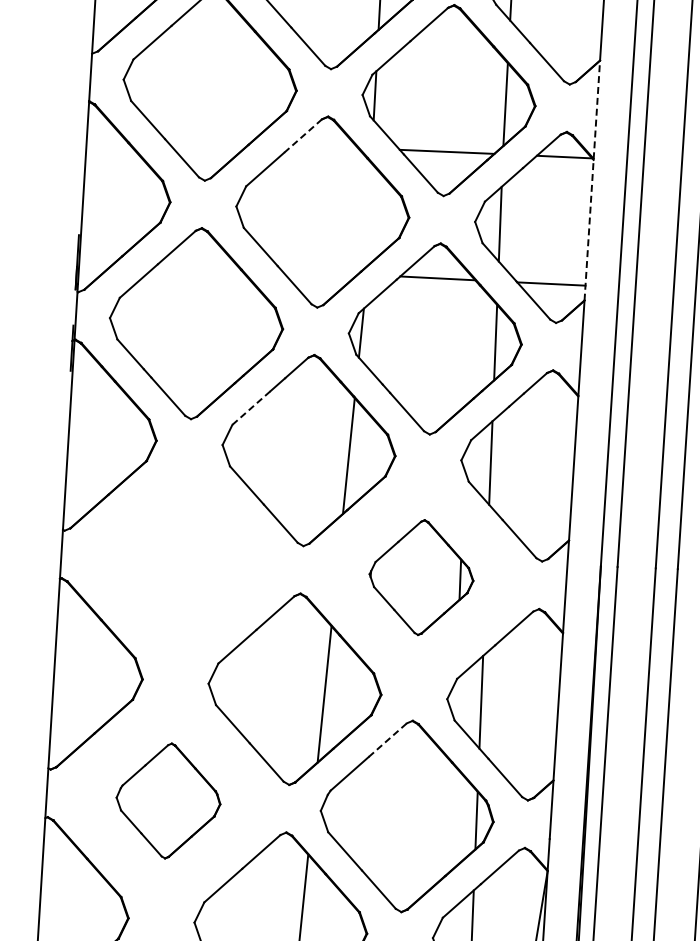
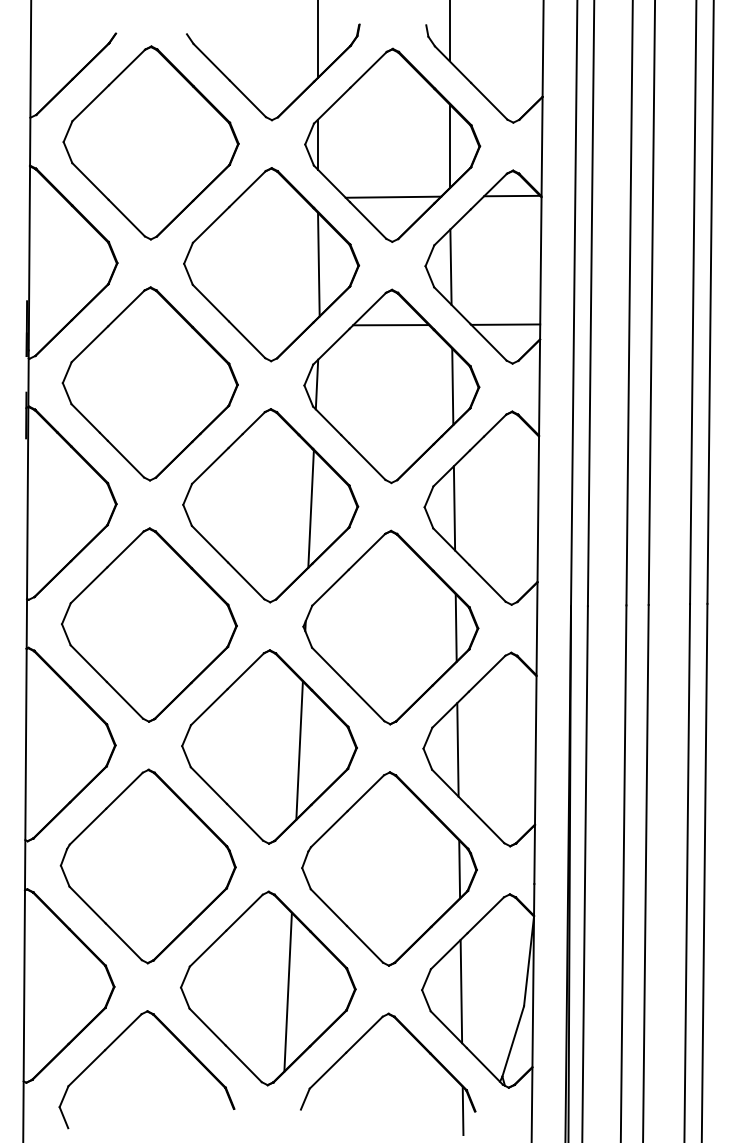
line: (303, 136) -> (247, 189), dashed -> solid
line: (592, 179) -> (541, 217), dashed -> solid
line: (369, 214) -> (318, 264), added
line: (251, 407) -> (210, 465), dashed -> solid
part: (182, 561) -> (149, 624), added
part: (421, 577) -> (390, 627), size x1.67
line: (387, 740) -> (365, 793), dashed -> solid
part: (167, 800) -> (147, 866), size x1.67

